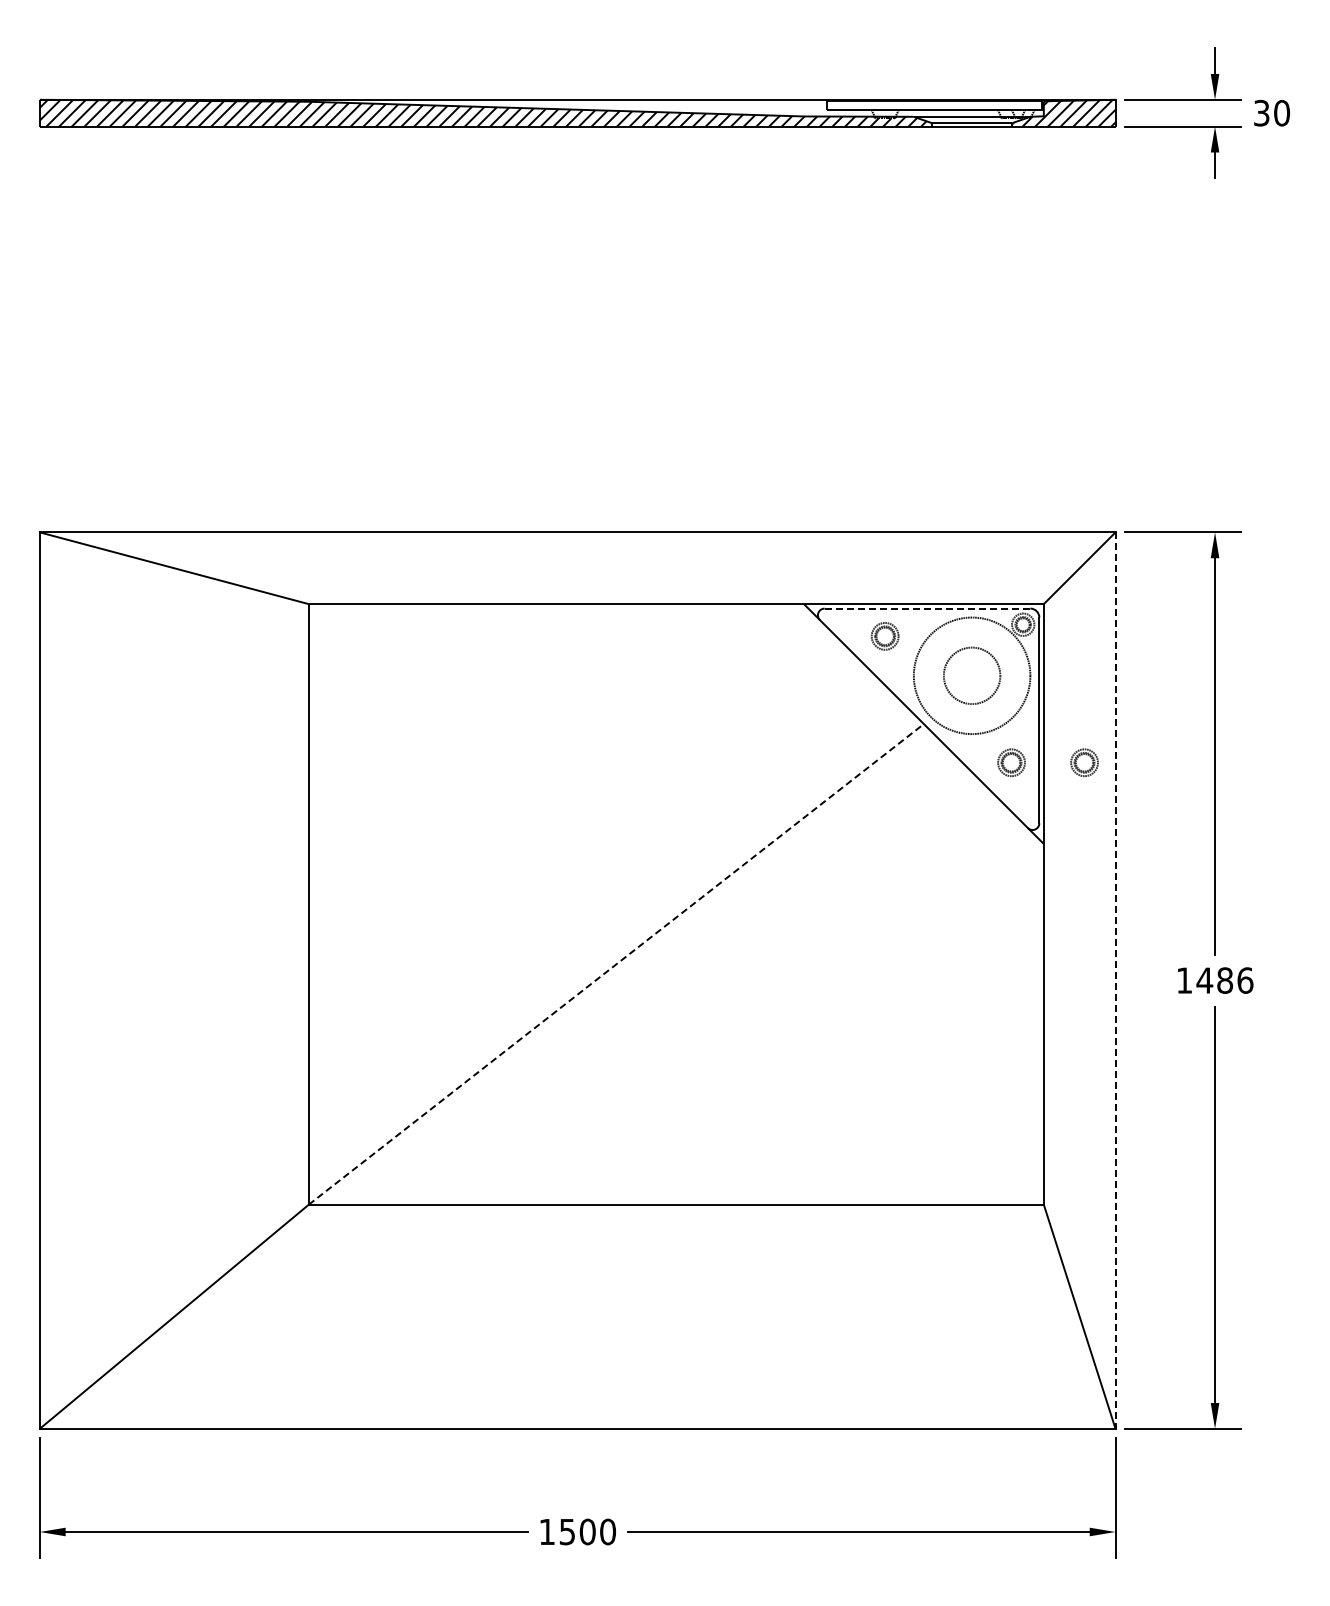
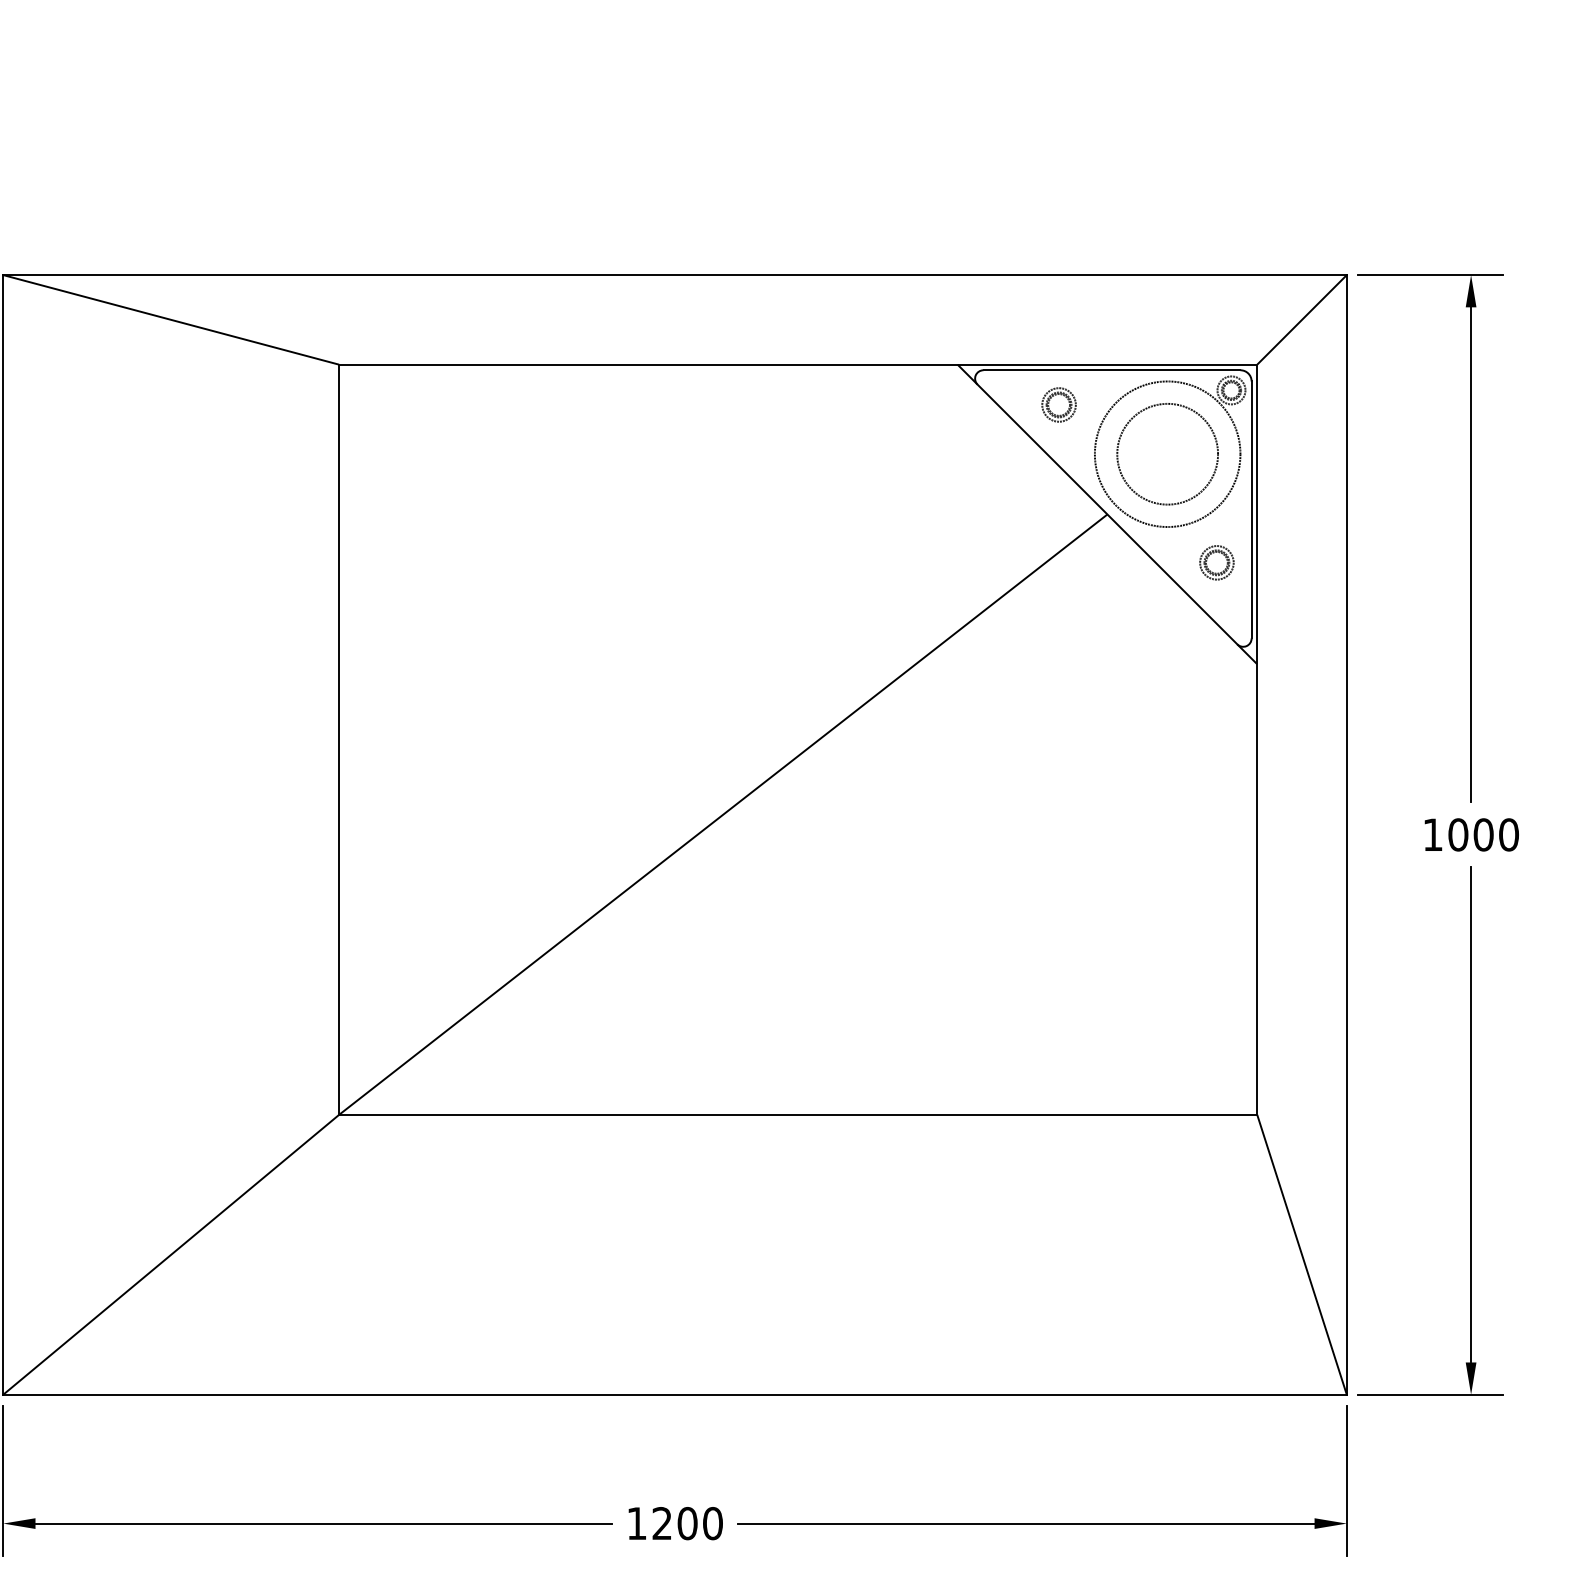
line: (927, 608) -> (1111, 370), dashed -> solid
circle: (971, 675) -> (1166, 453), size x1.43
part: (1084, 762) -> (1308, 562), removed
line: (616, 964) -> (723, 814), dashed -> solid
text: (1224, 980) -> (1482, 834), 1486 -> 1000
line: (1115, 981) -> (1346, 836), dashed -> solid
text: (566, 1531) -> (661, 1522), 1500 -> 1200

